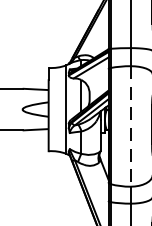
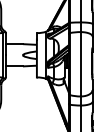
line: (130, 126) -> (80, 64), dashed -> solid

